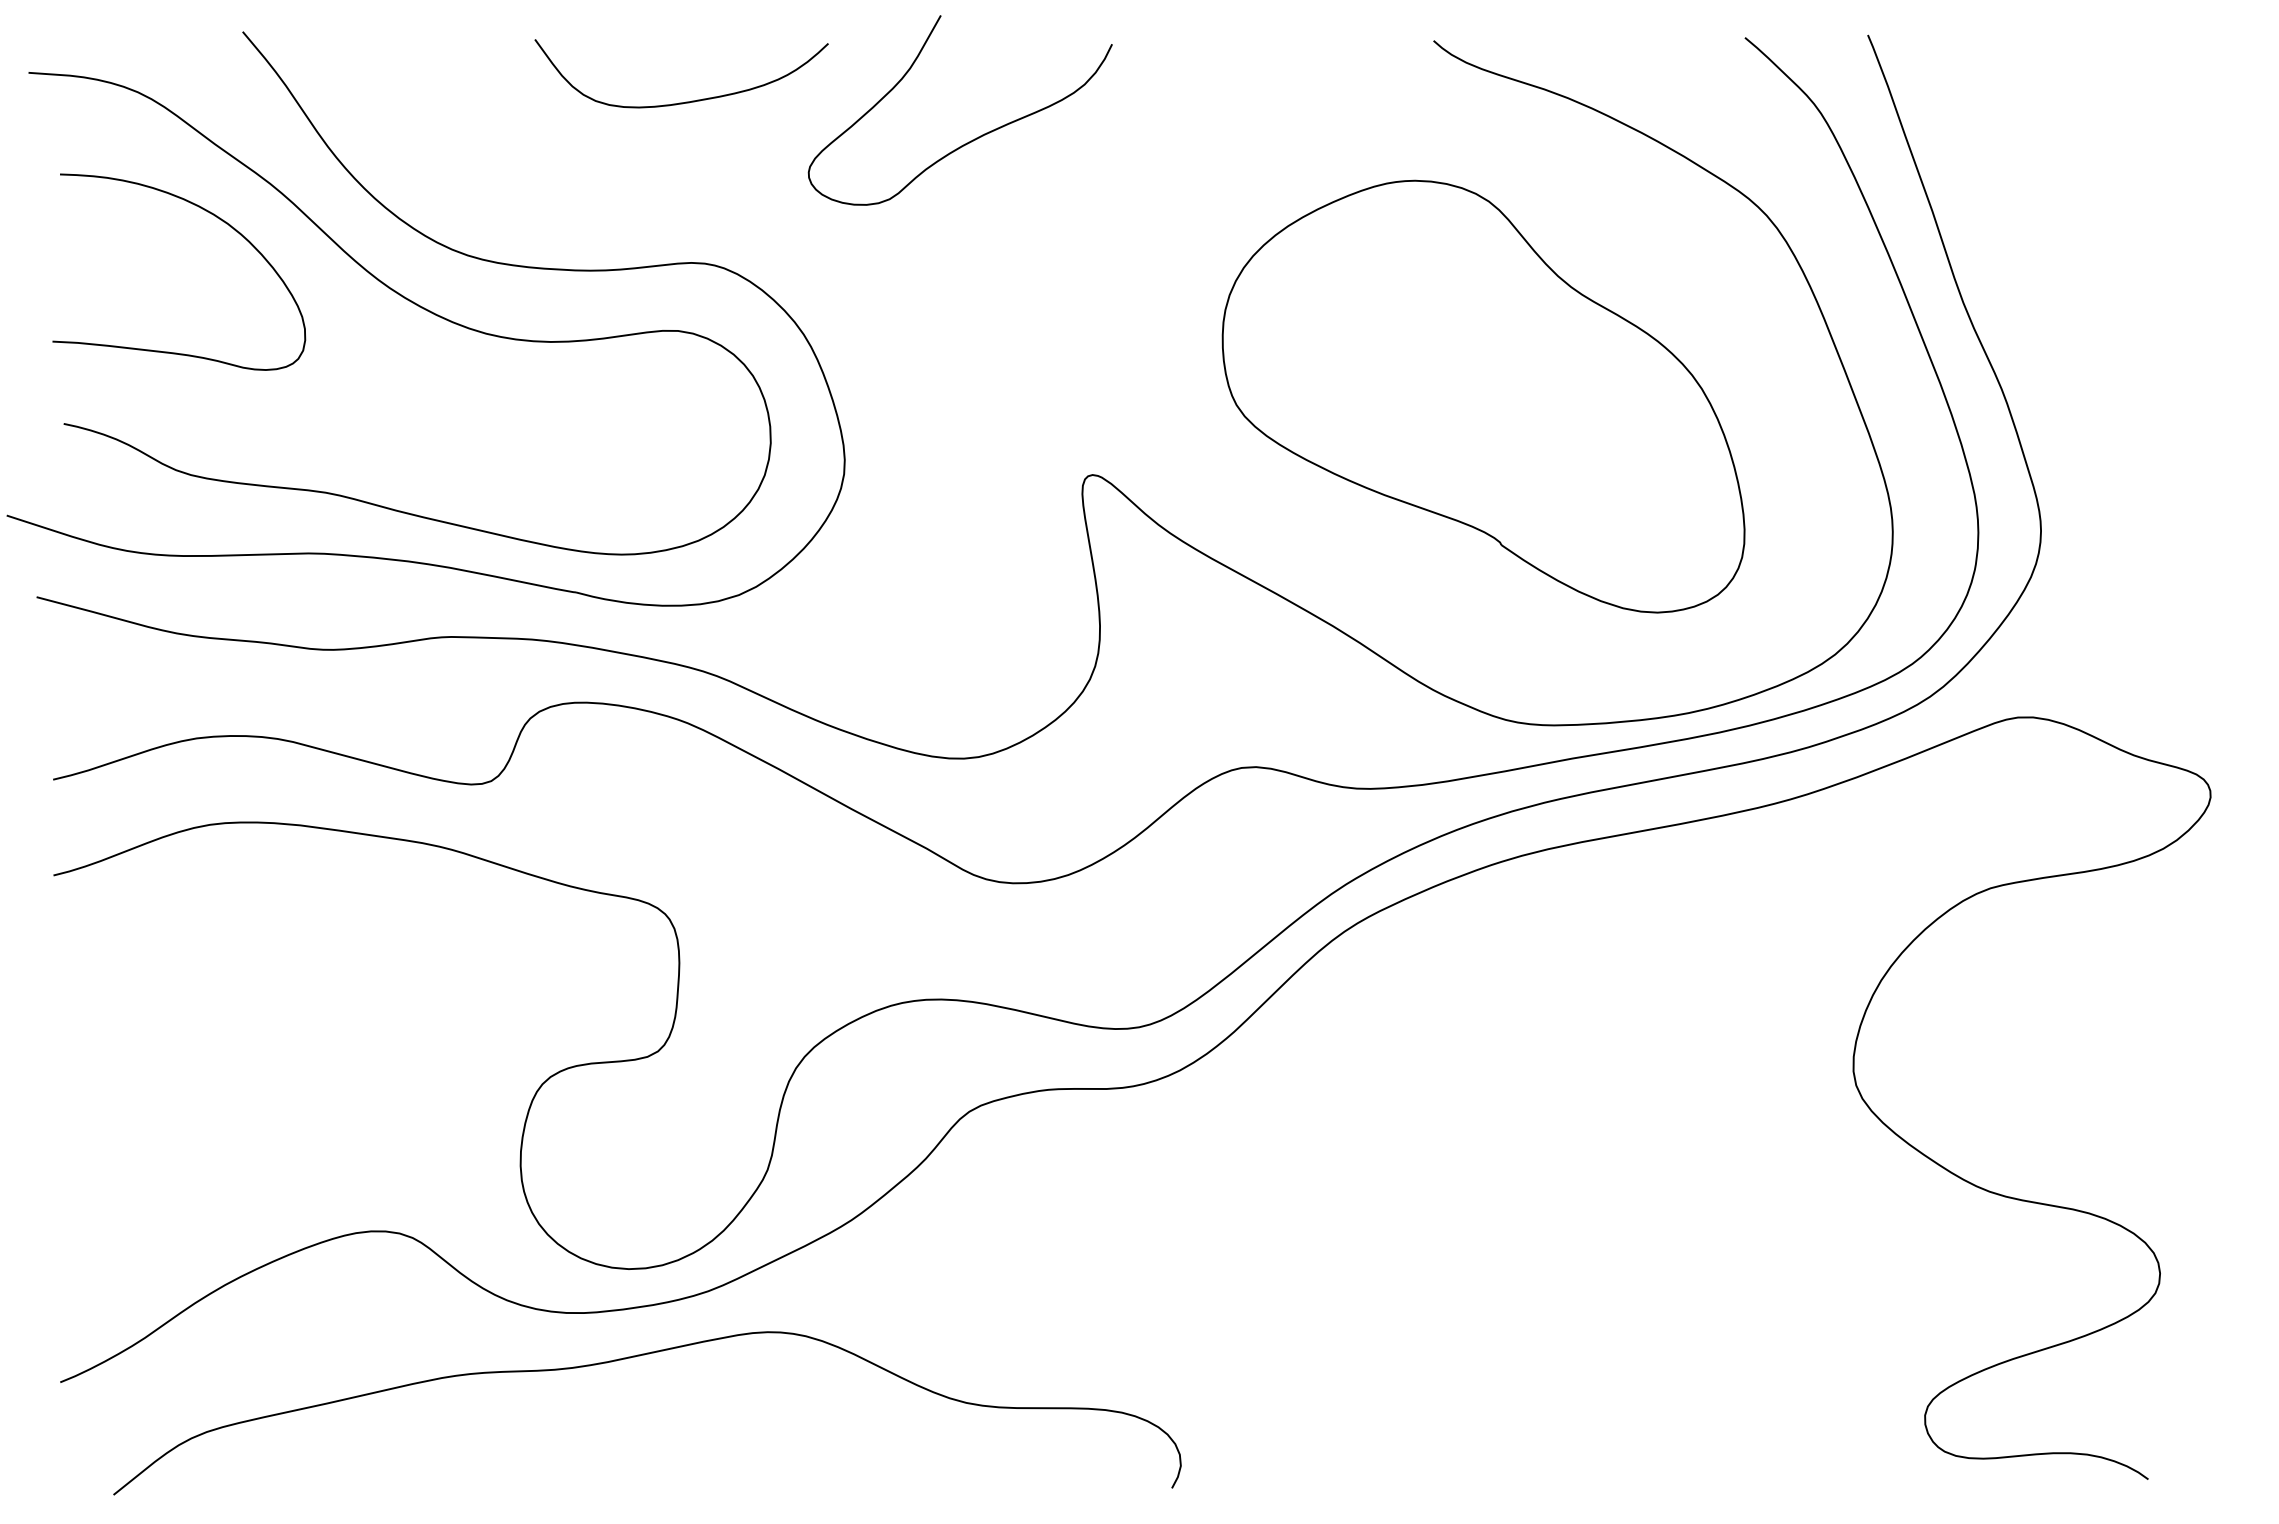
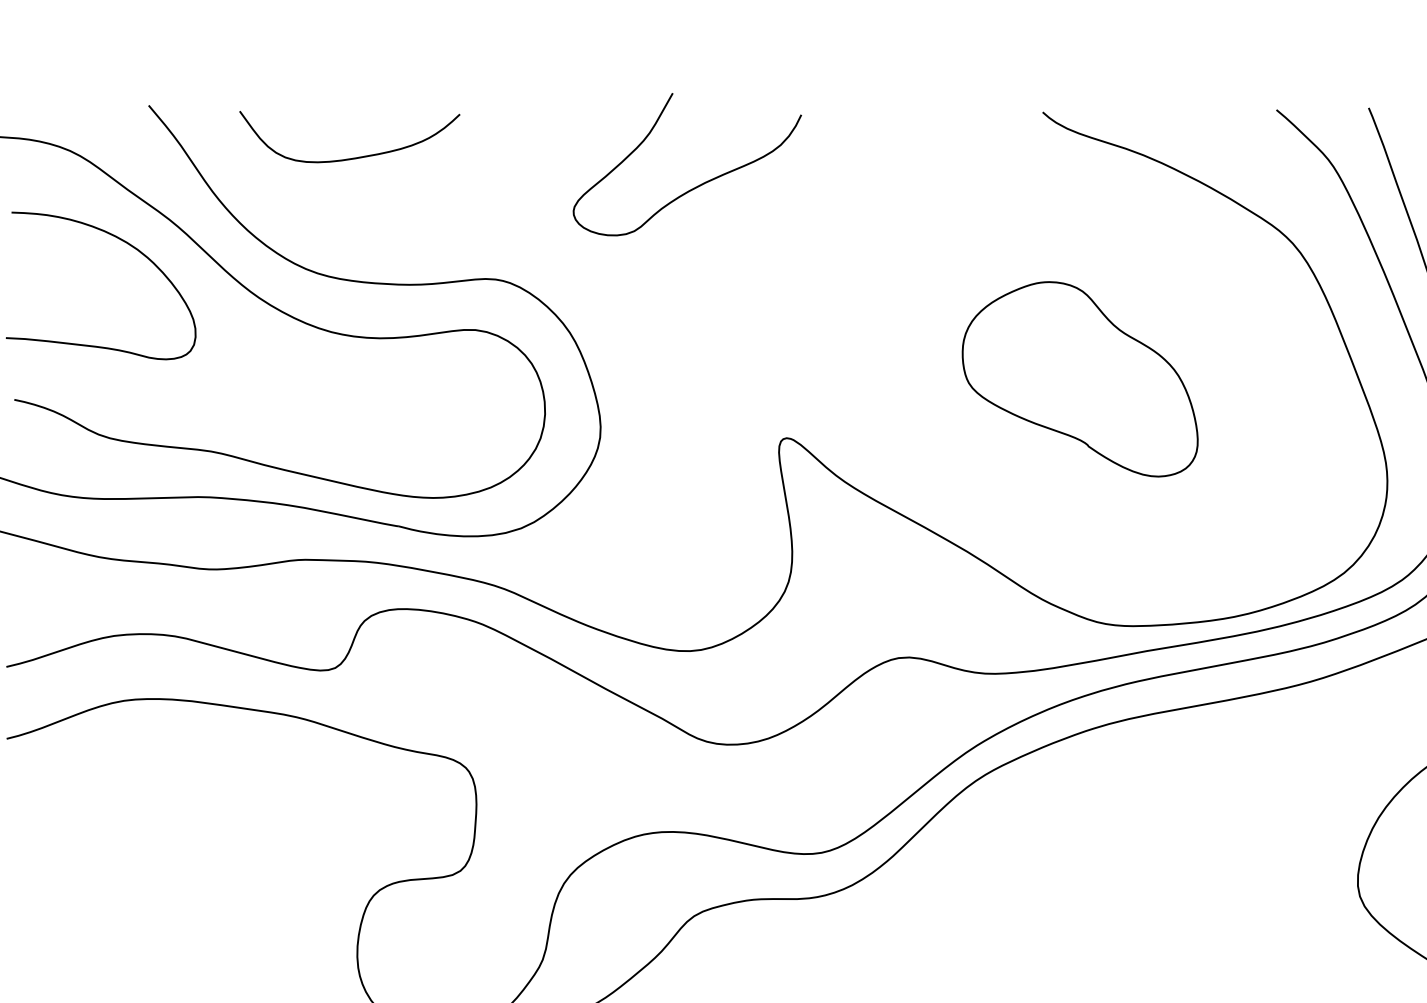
curve: (685, 101) -> (352, 157), moved
part: (1483, 396) -> (1080, 379), size x0.6

